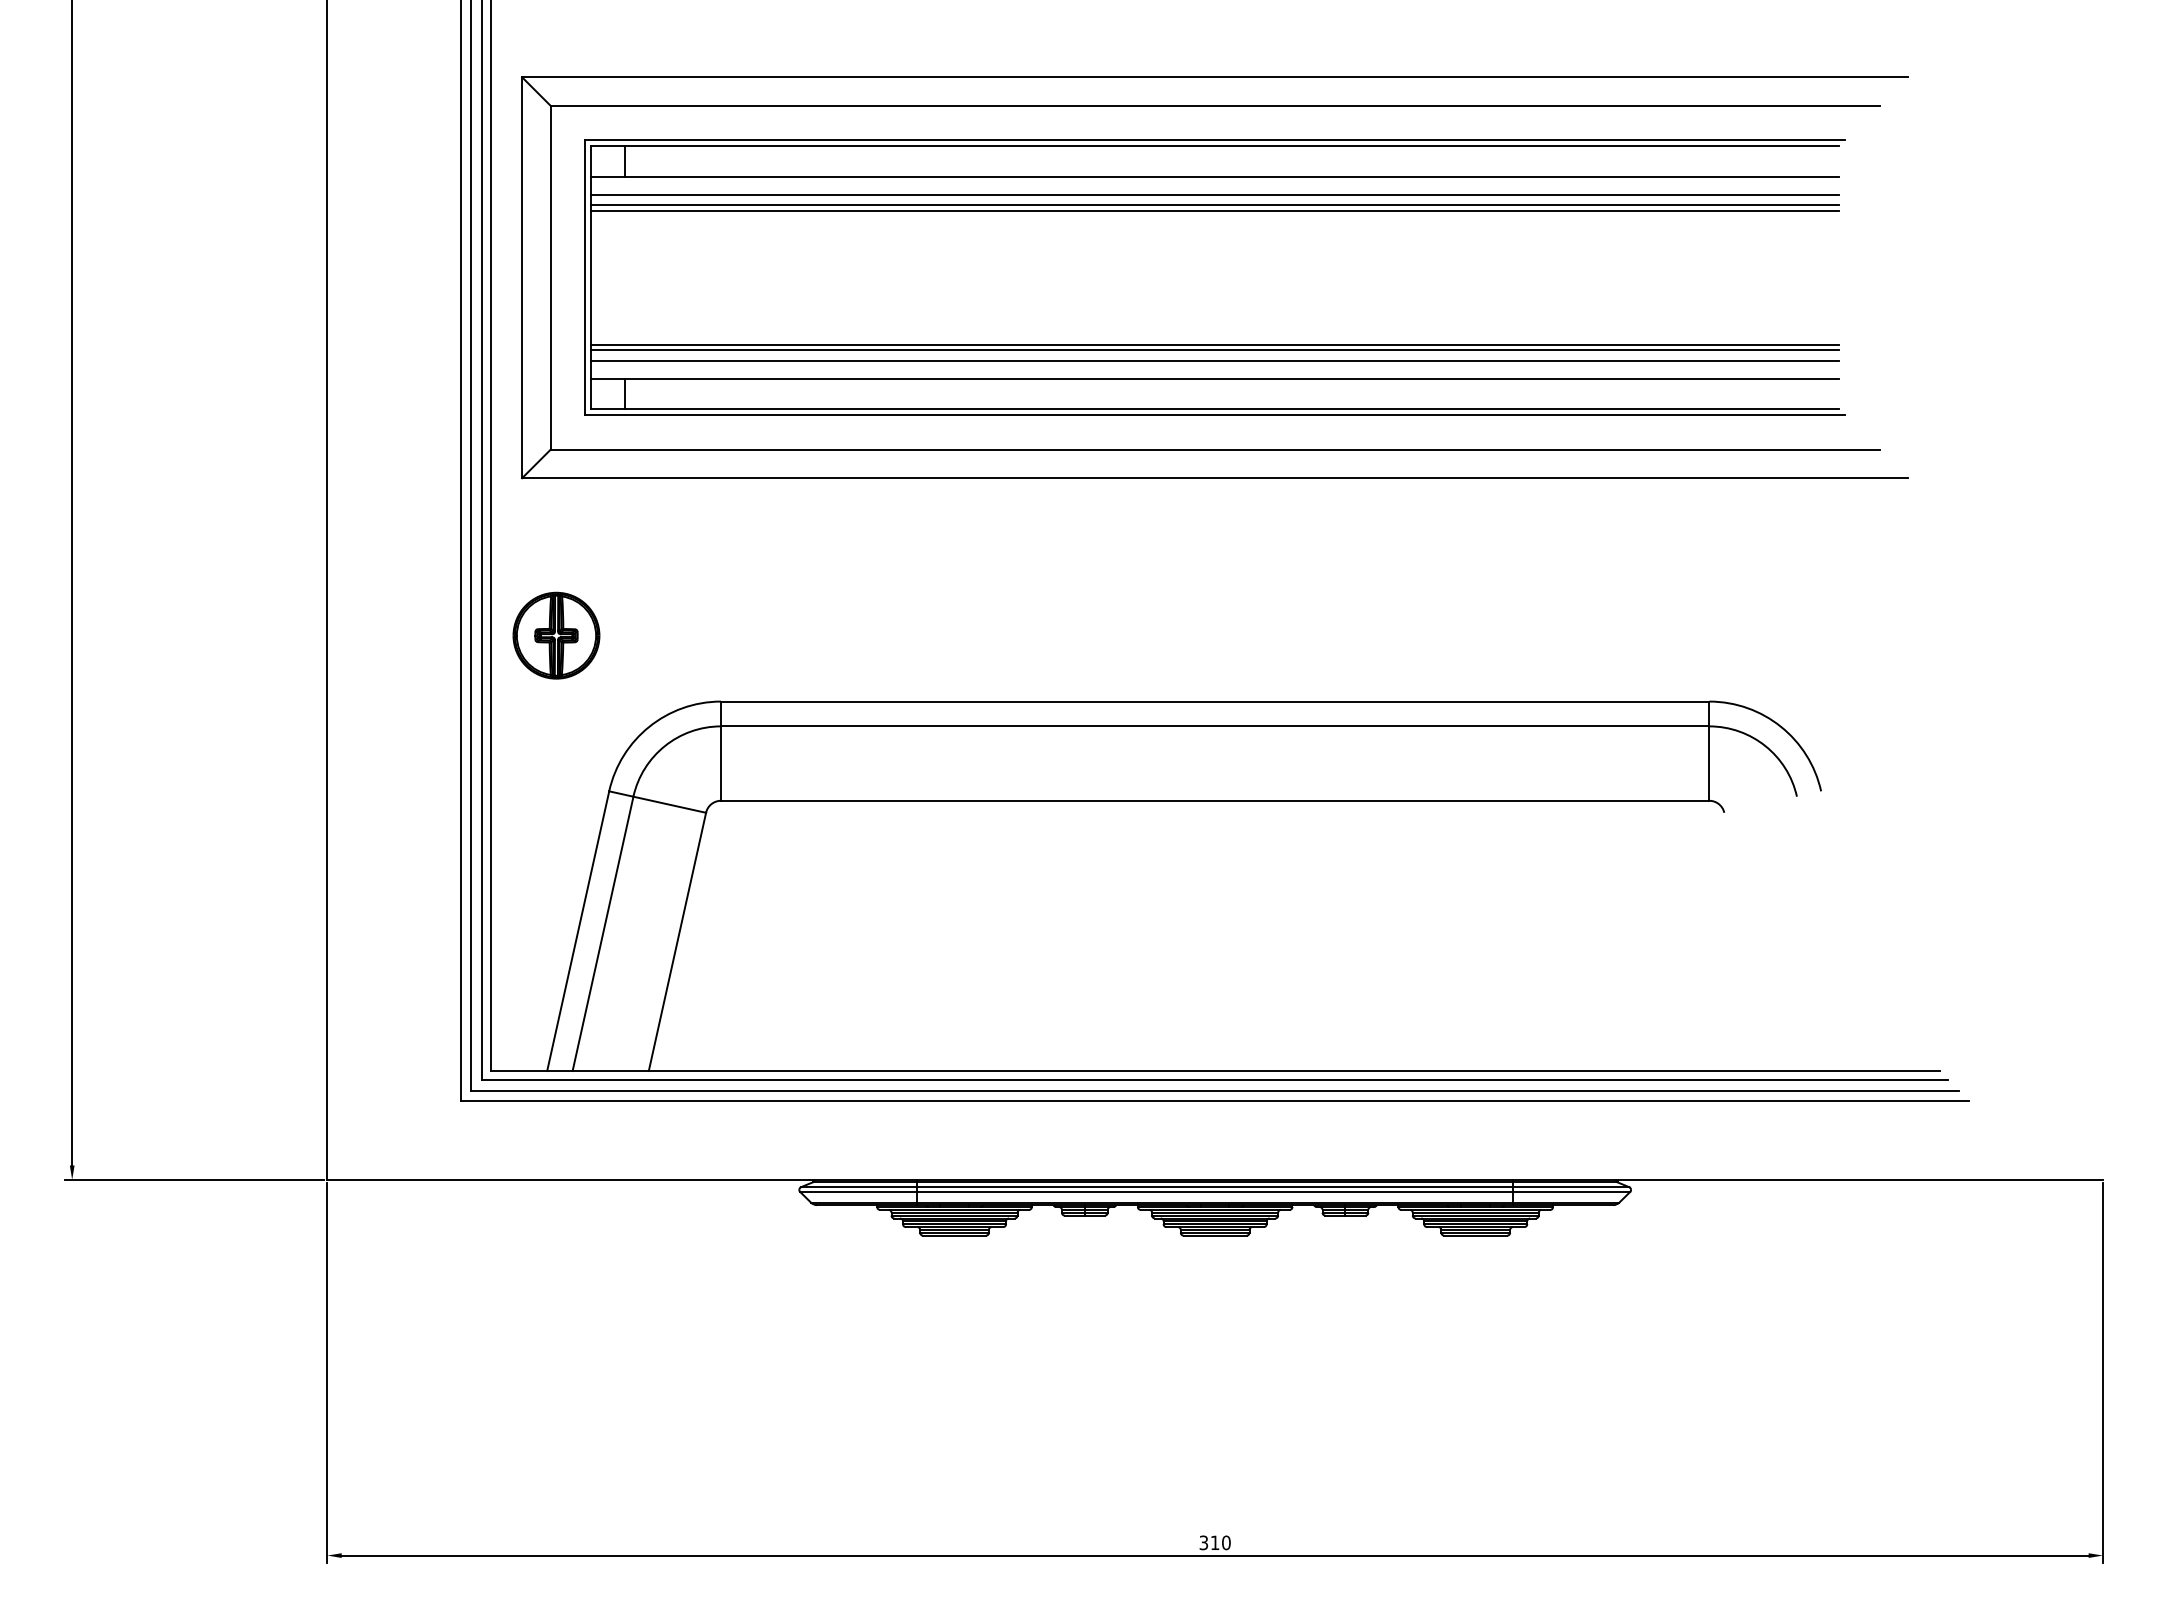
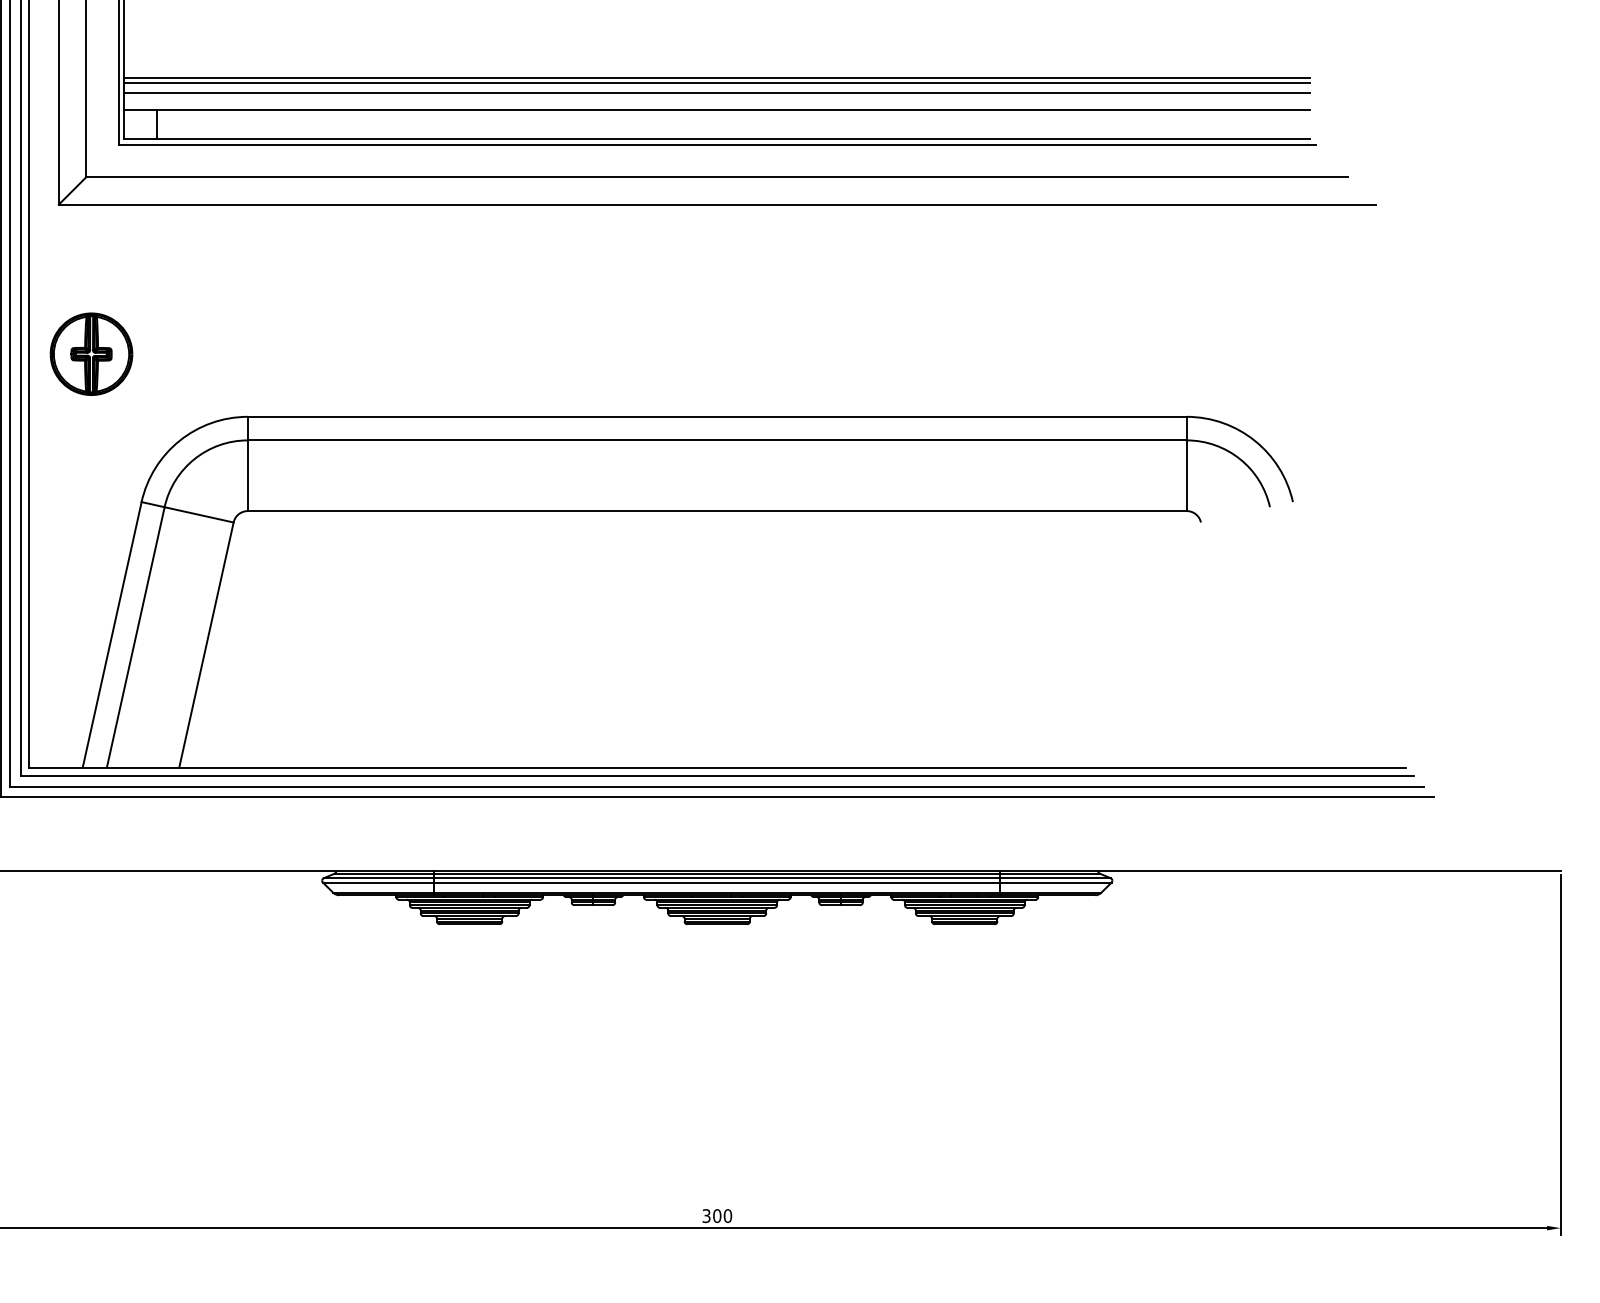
text: (1214, 1542) -> (716, 1215), 310 -> 300

